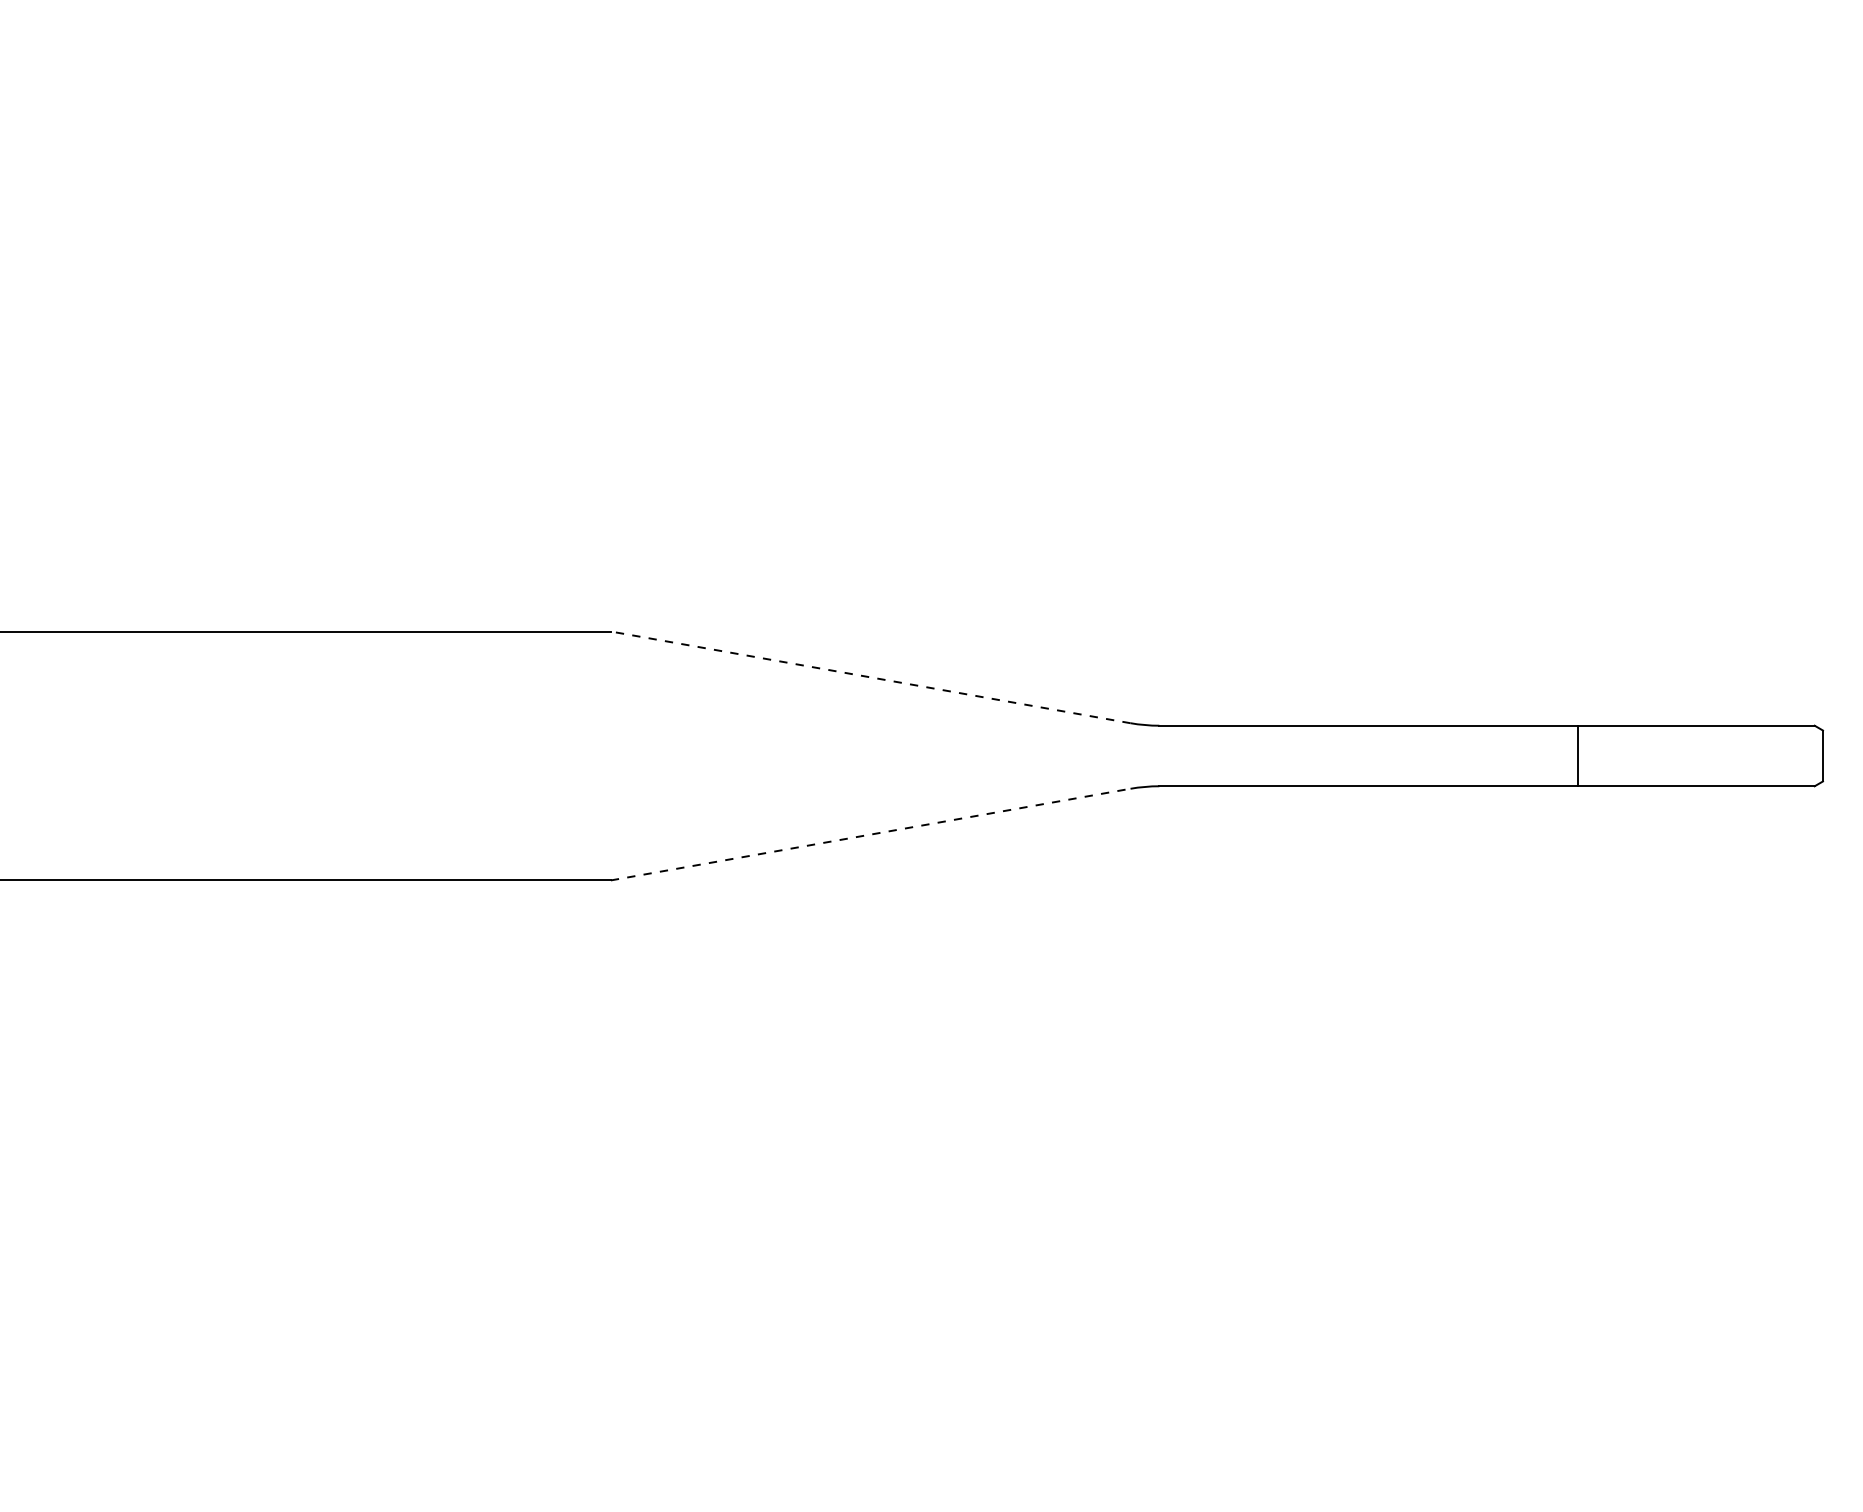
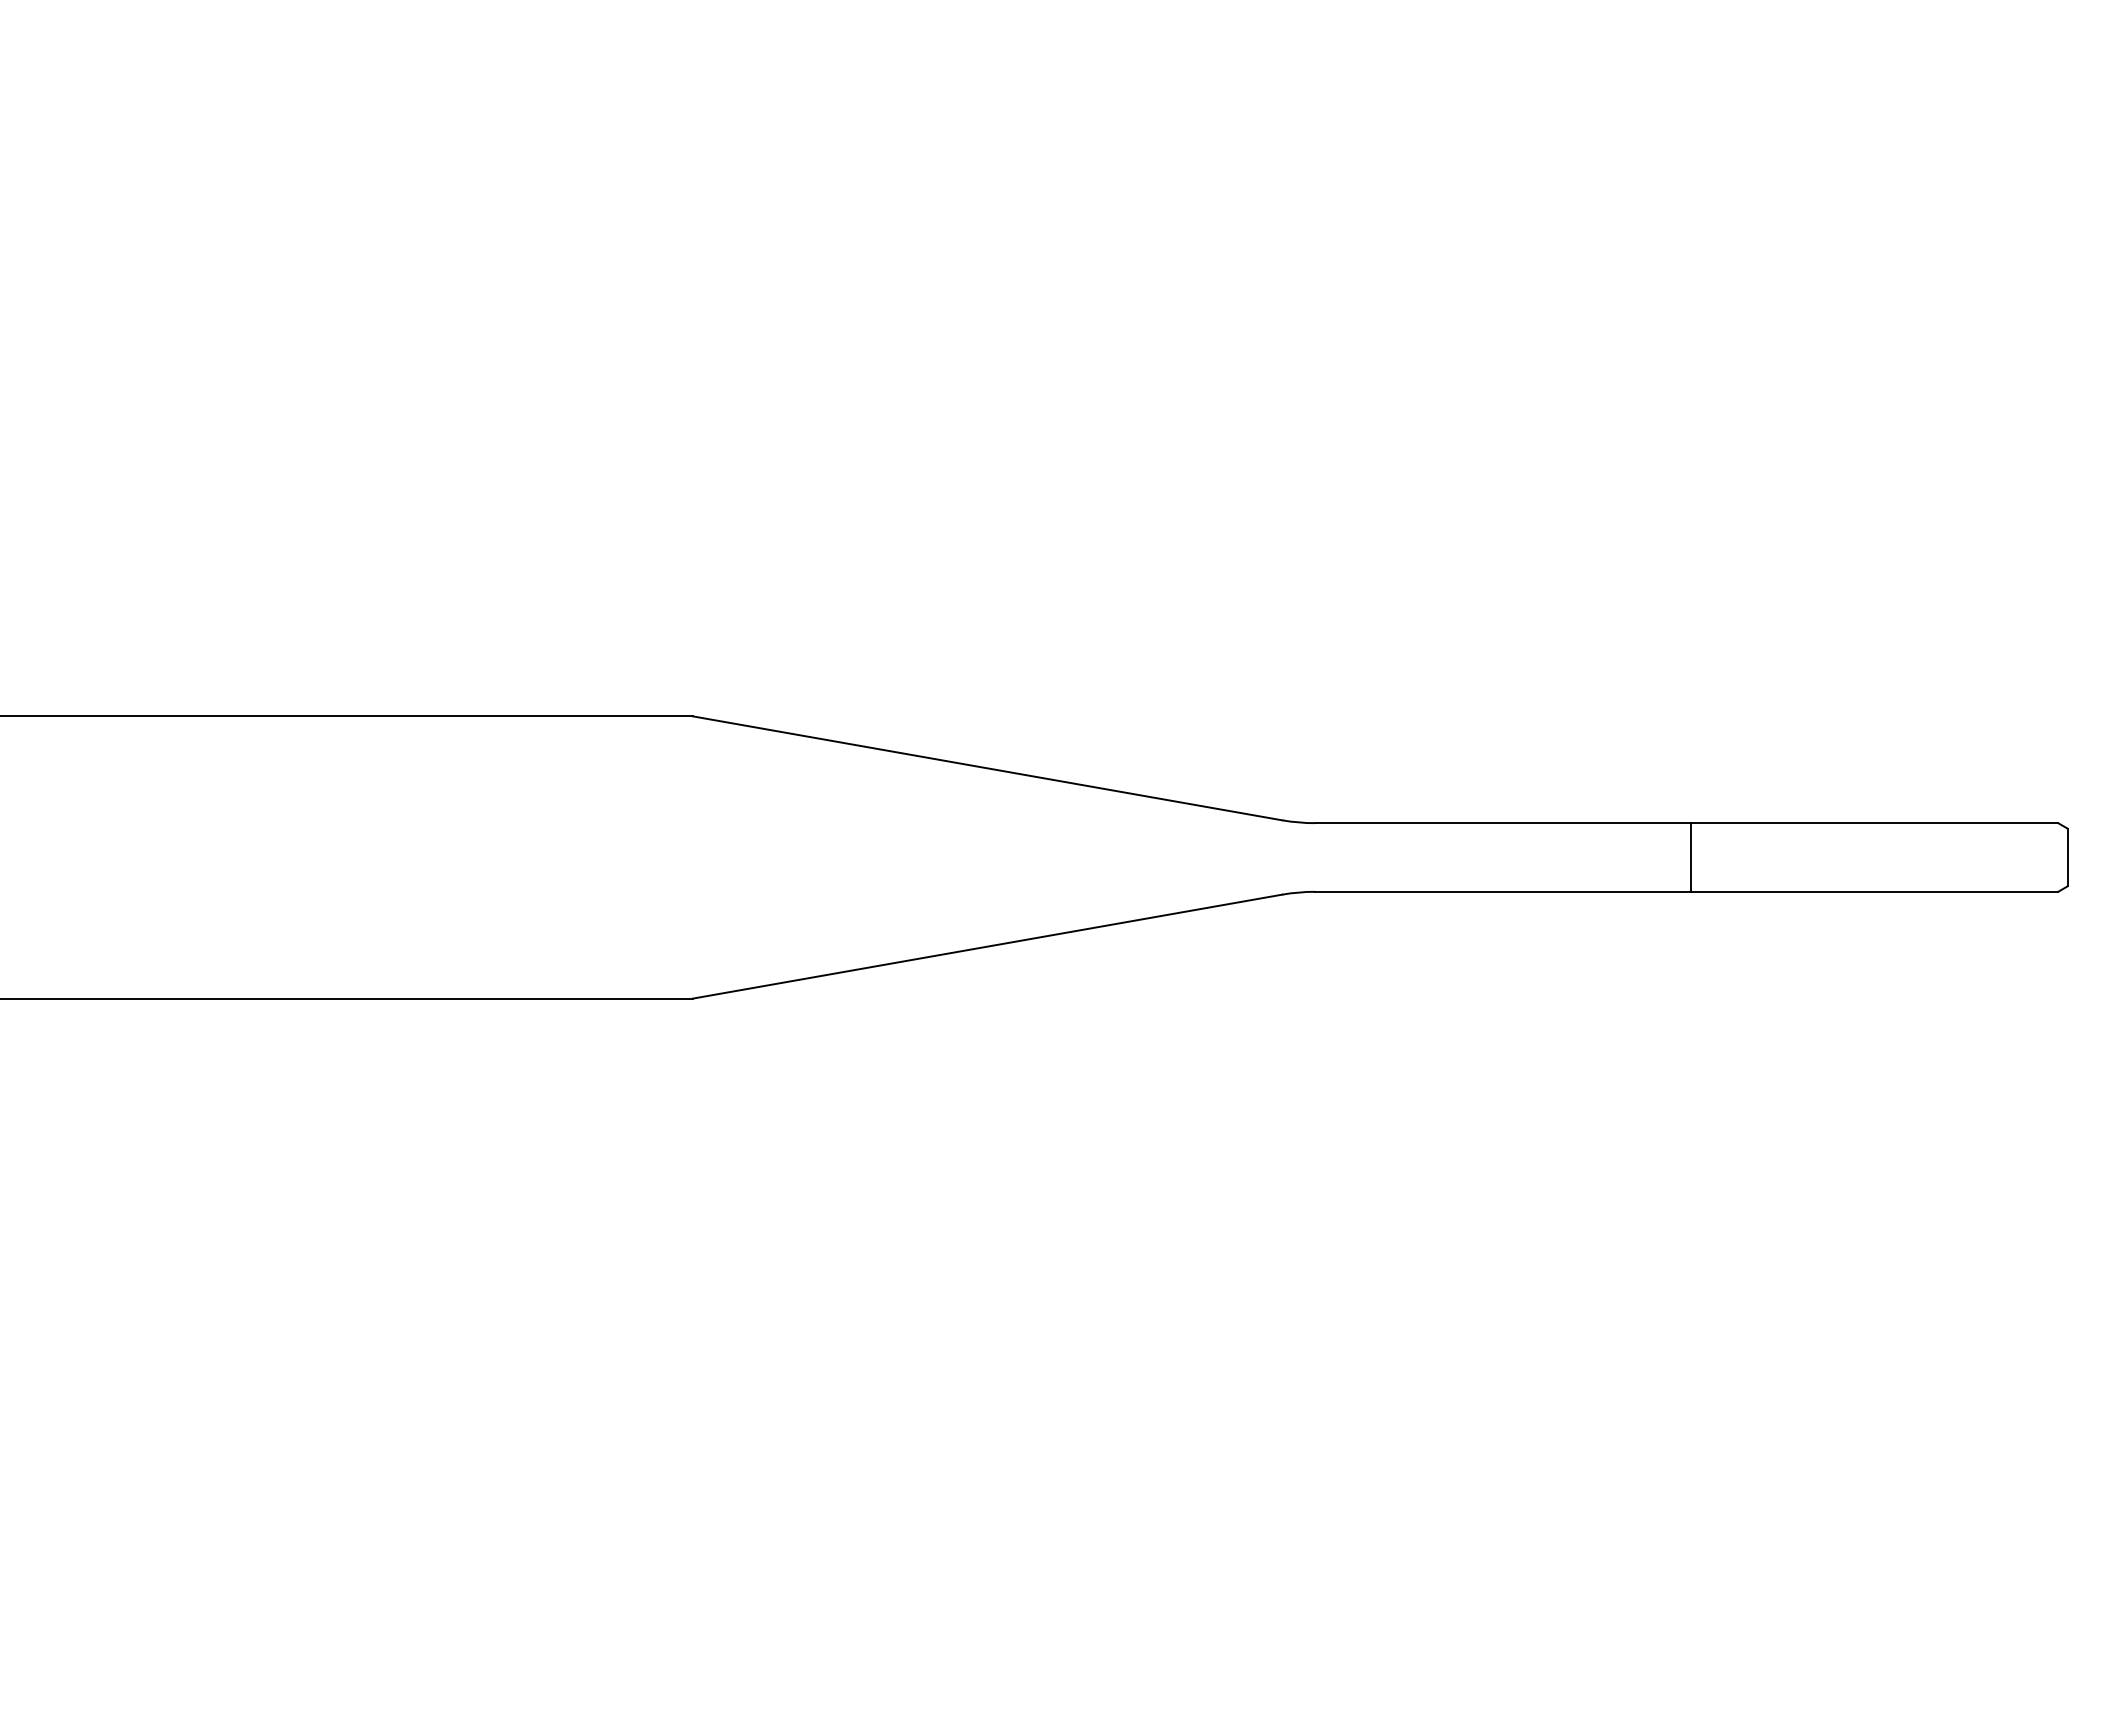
line: (870, 677) -> (987, 768), dashed -> solid
line: (1577, 756) -> (1691, 857), moved
line: (871, 834) -> (988, 946), dashed -> solid

